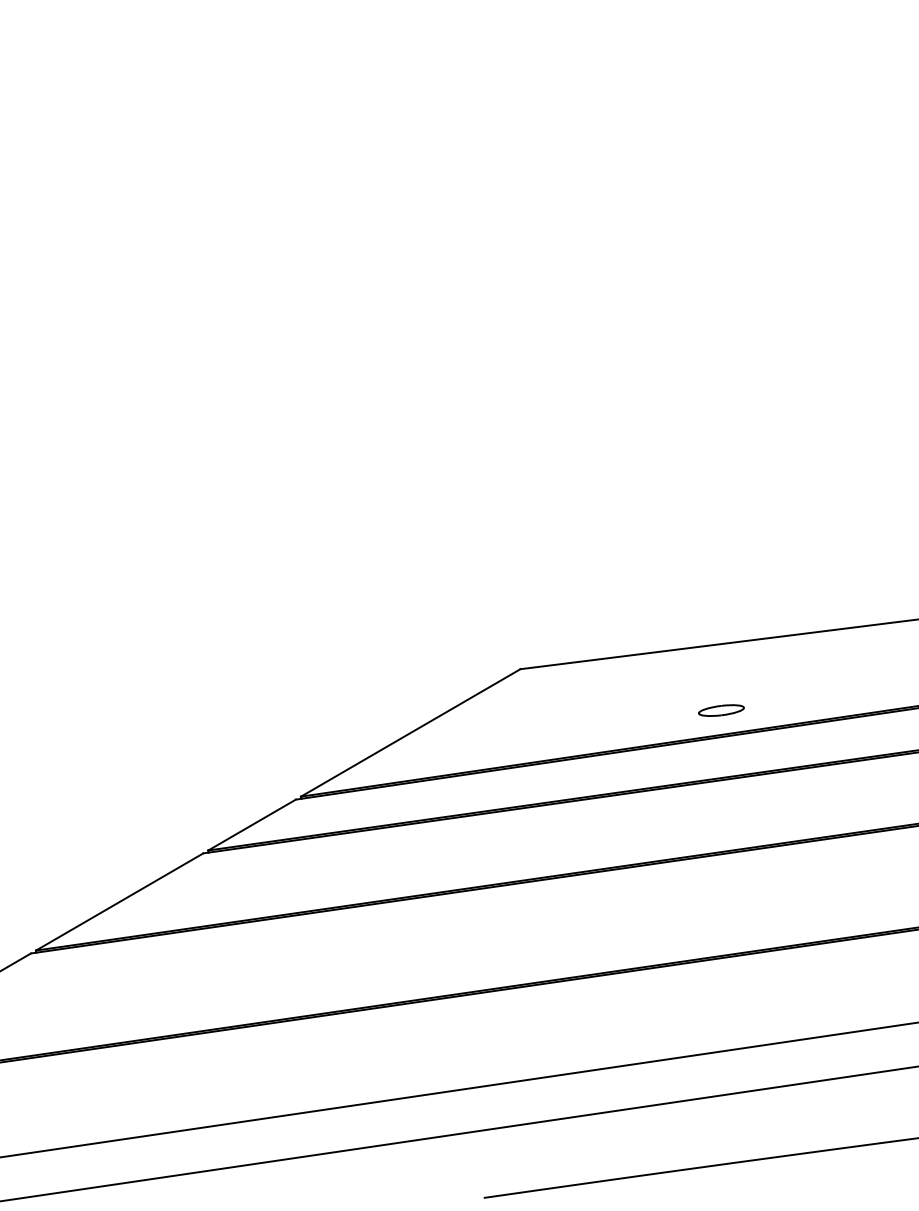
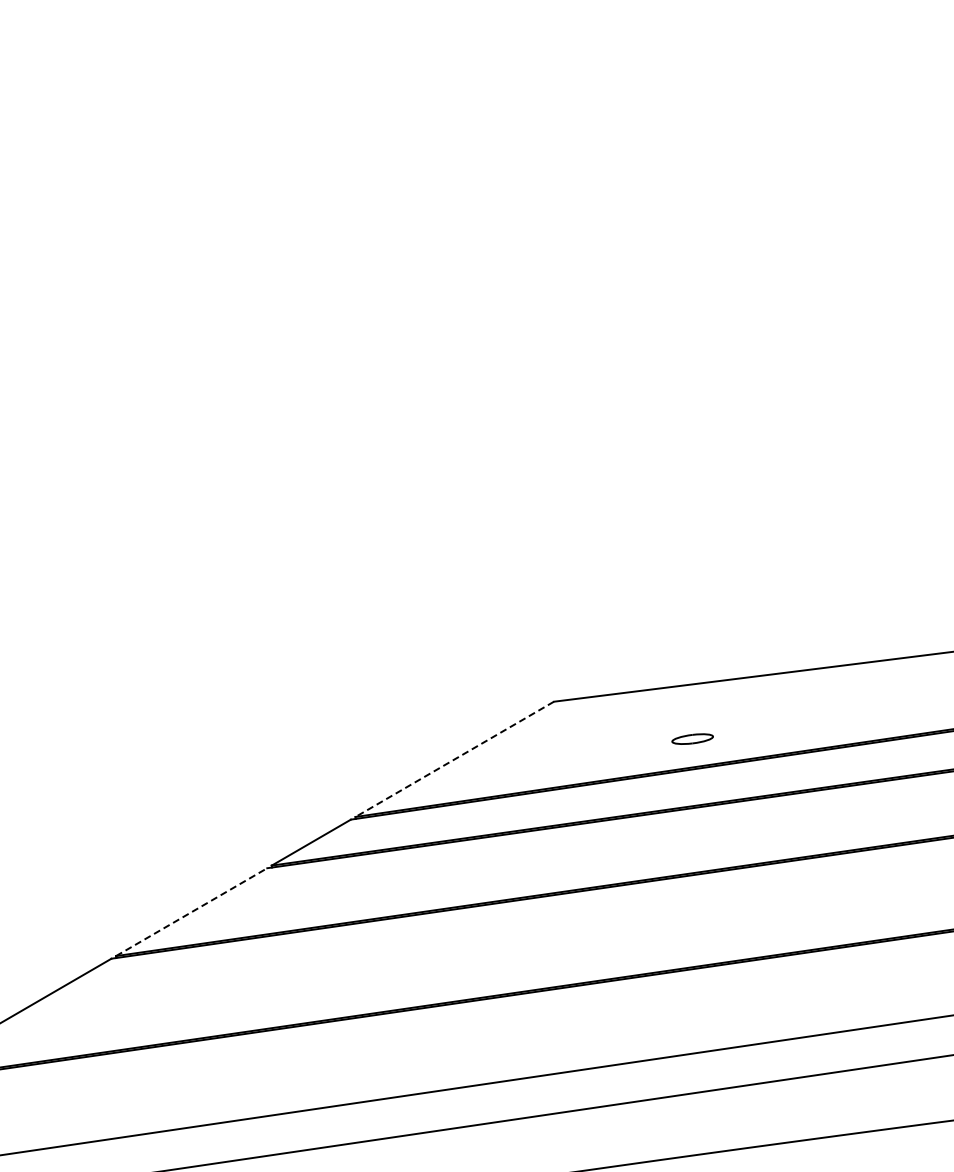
part: (721, 709) -> (692, 738), moved
line: (410, 733) -> (454, 759), solid -> dashed
line: (120, 901) -> (192, 911), solid -> dashed

